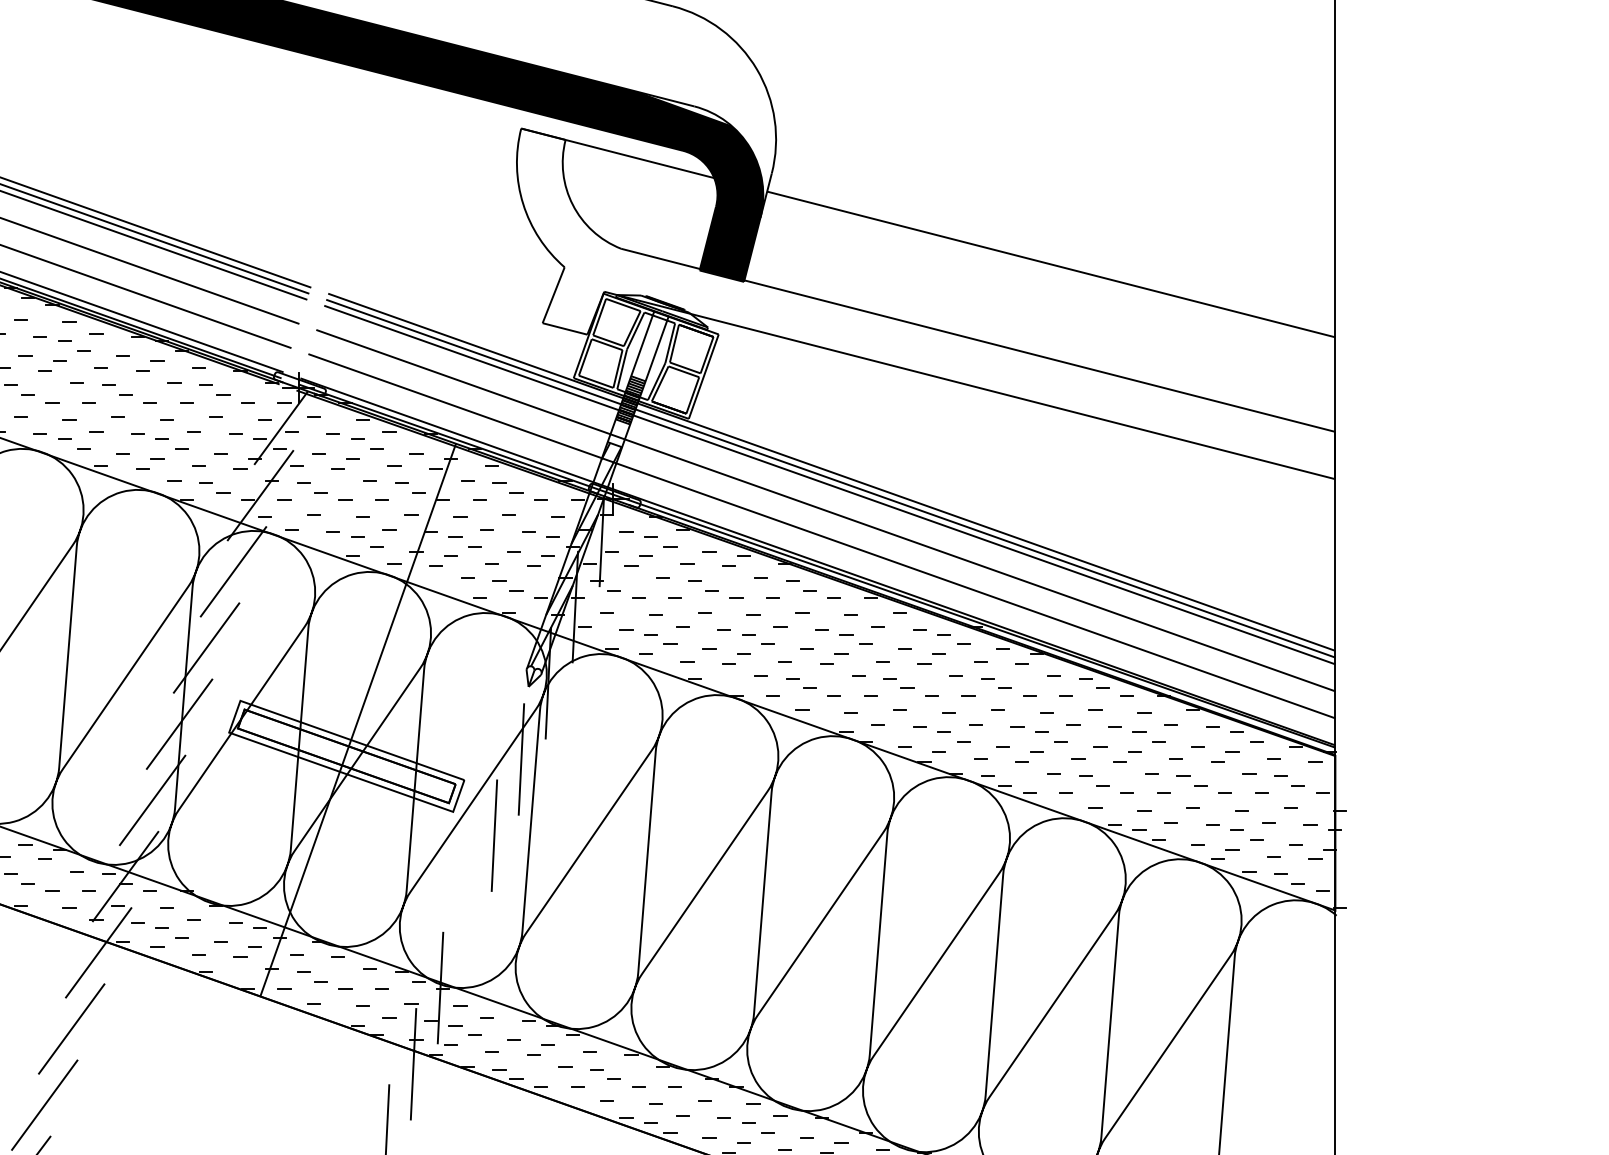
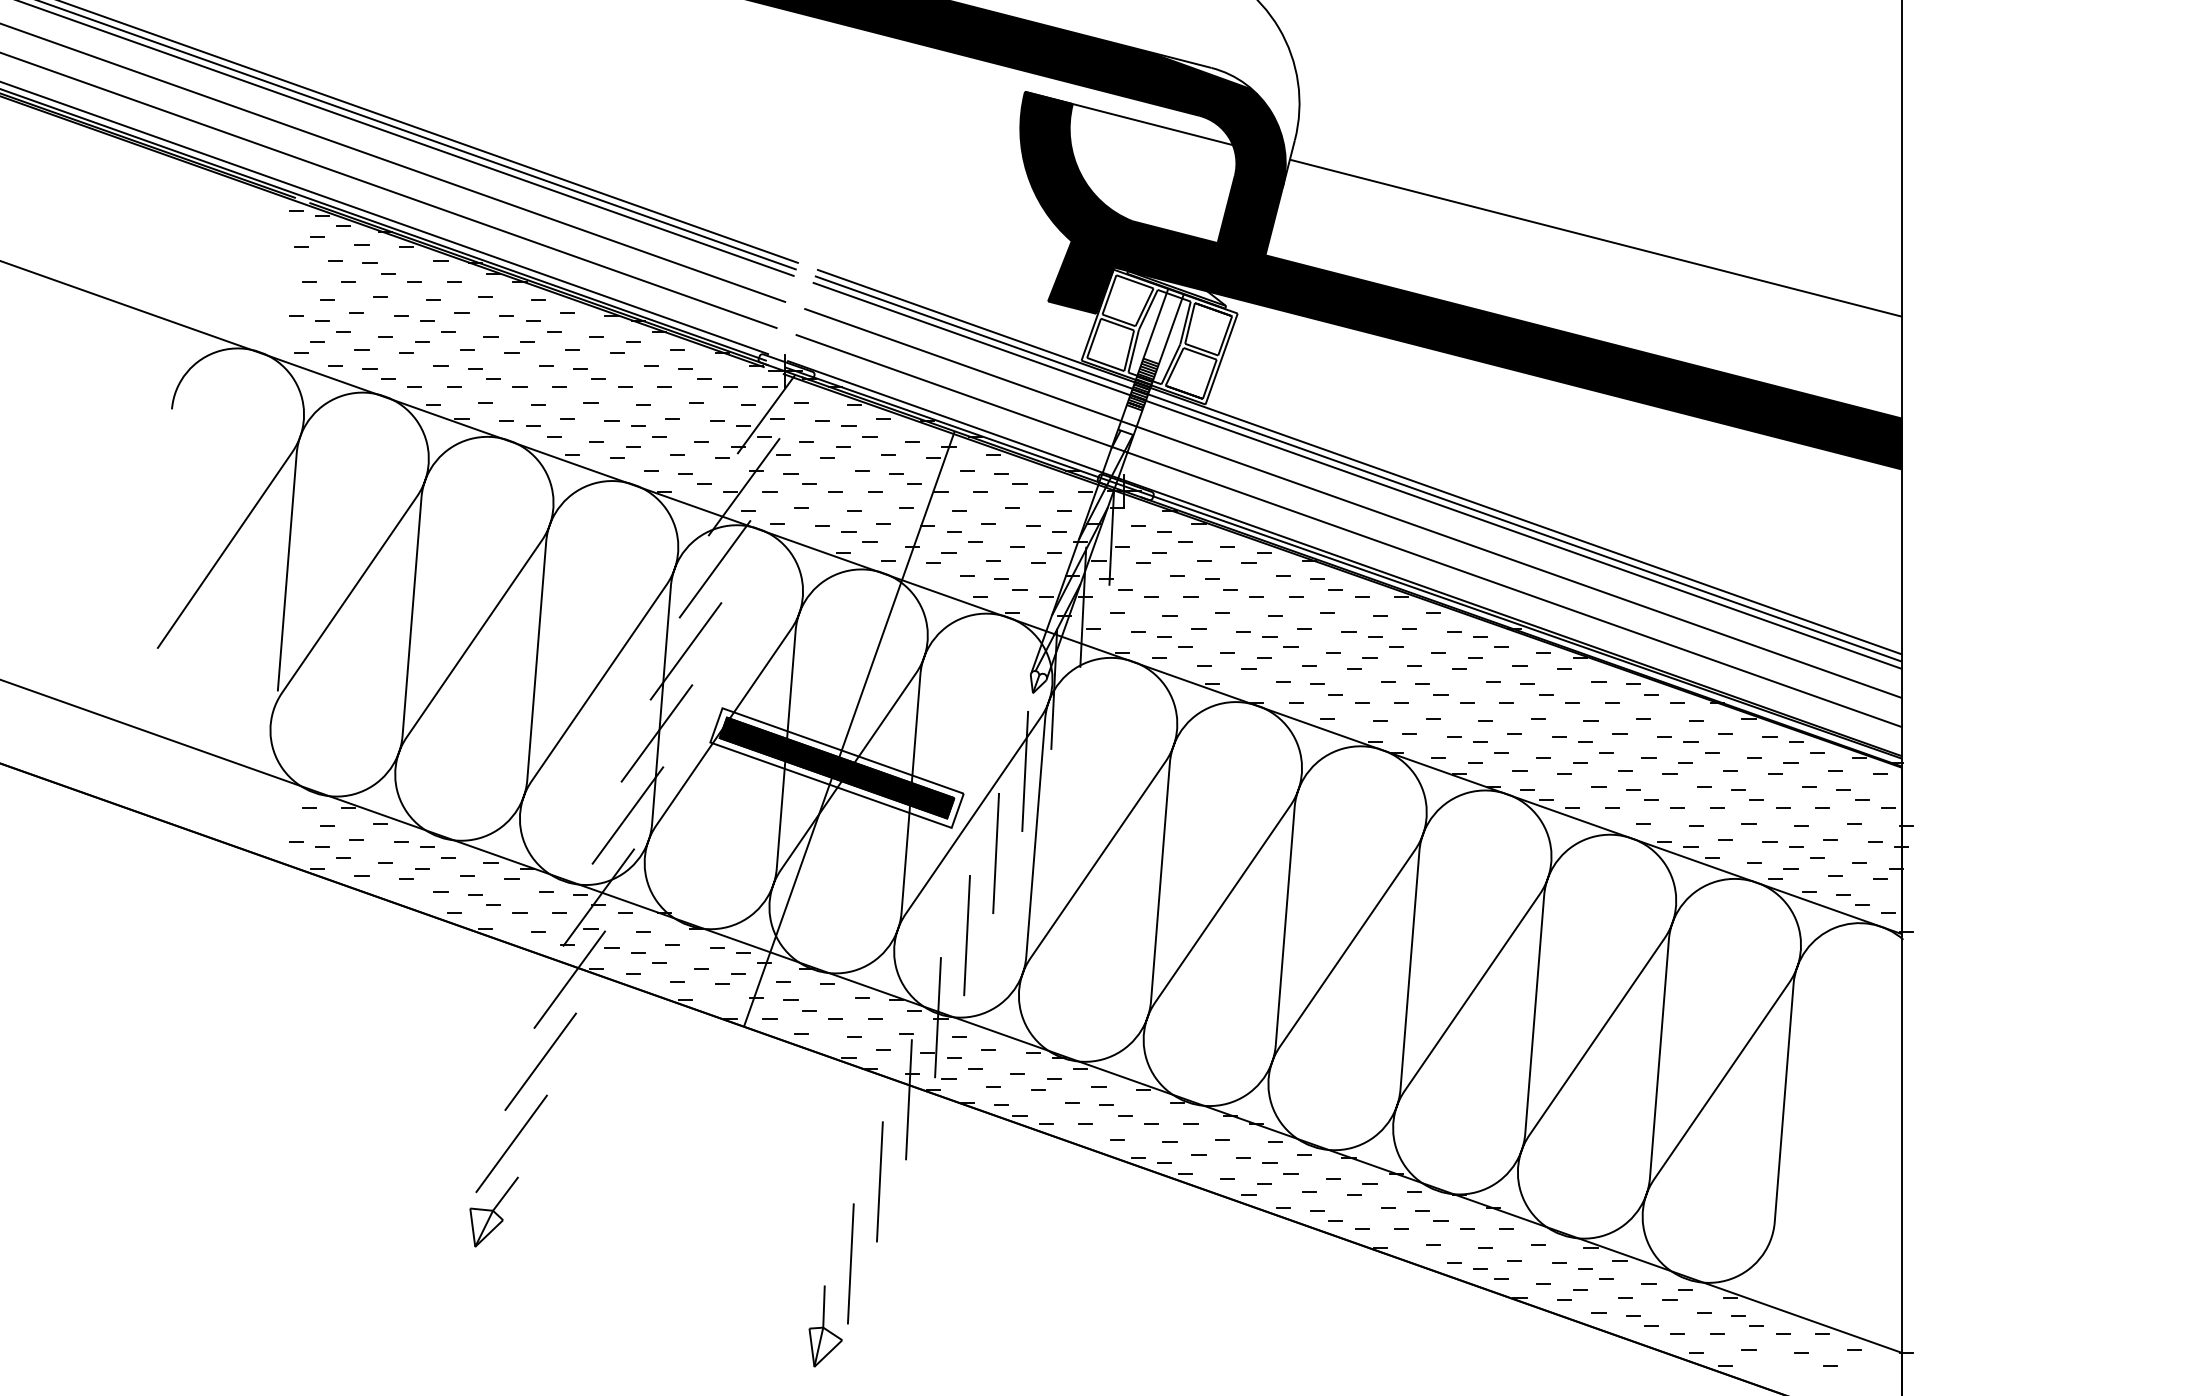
fill: (926, 303) -> (1461, 280), added
fill: (346, 755) -> (836, 767), added
line: (466, 911) -> (966, 935), added

